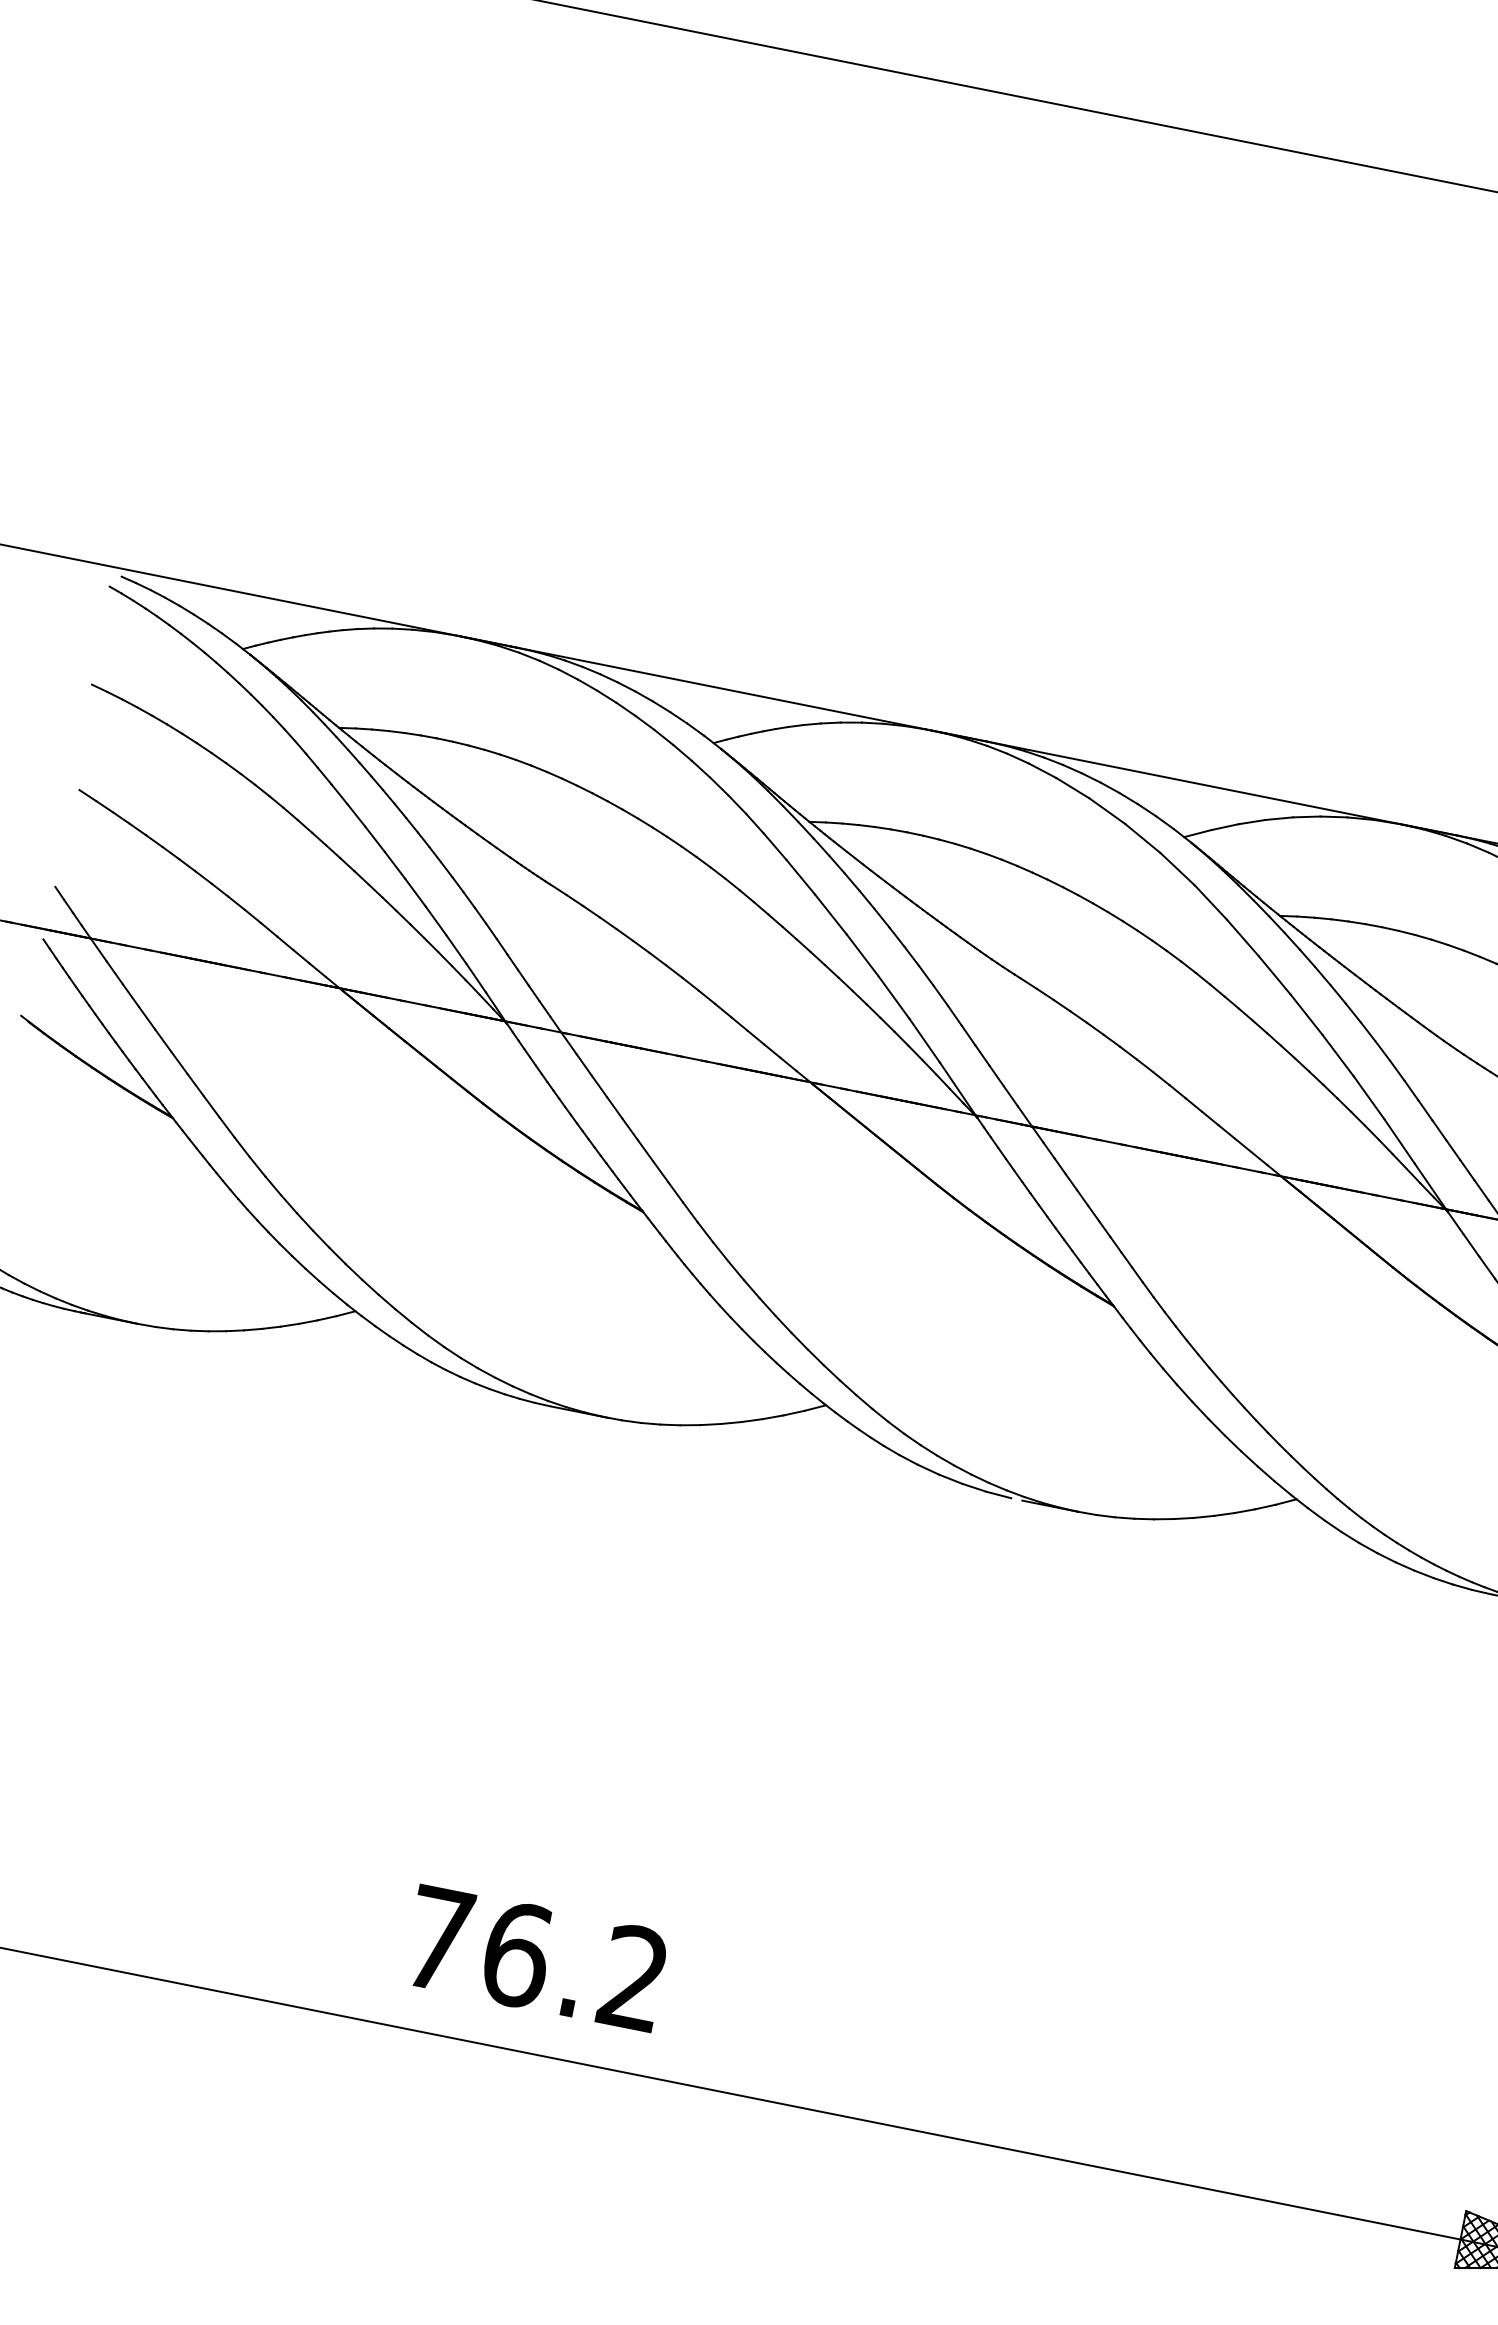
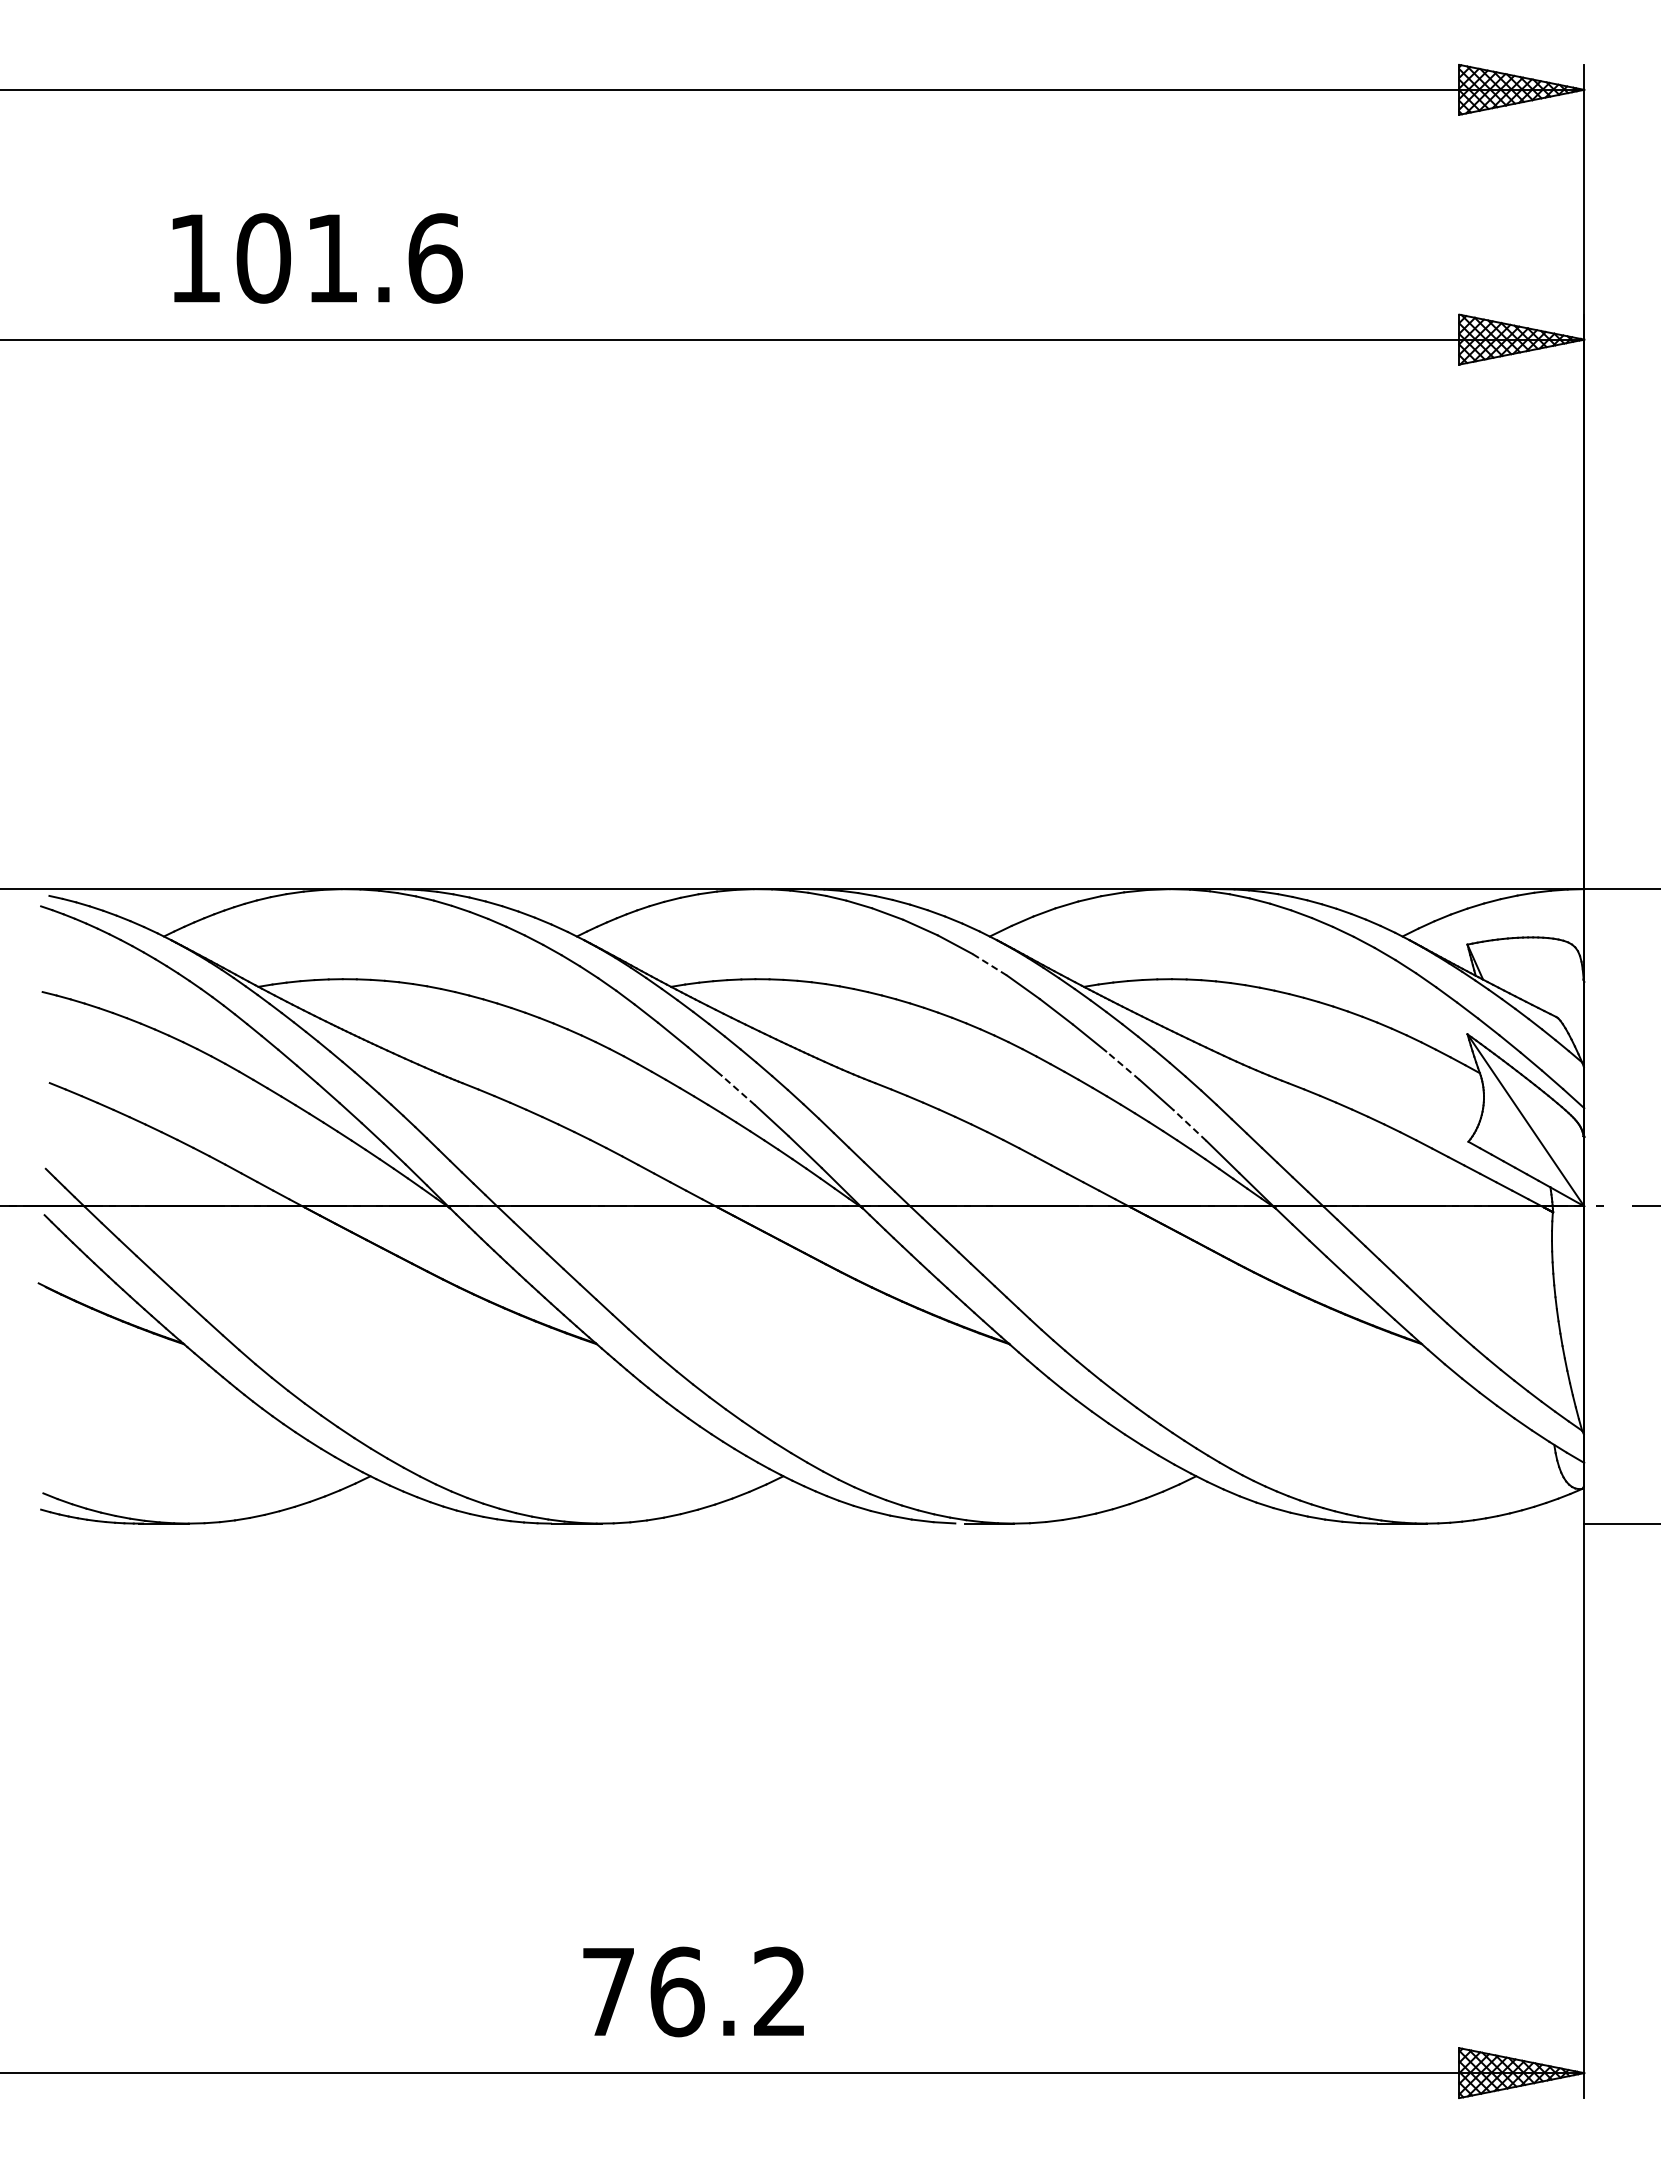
line: (1177, 868) -> (989, 964), solid -> dashed
line: (861, 955) -> (737, 1090), solid -> dashed
line: (1307, 1014) -> (1123, 1065), solid -> dashed
line: (1368, 1097) -> (1189, 1125), solid -> dashed
text: (535, 1957) -> (693, 1991), moved

